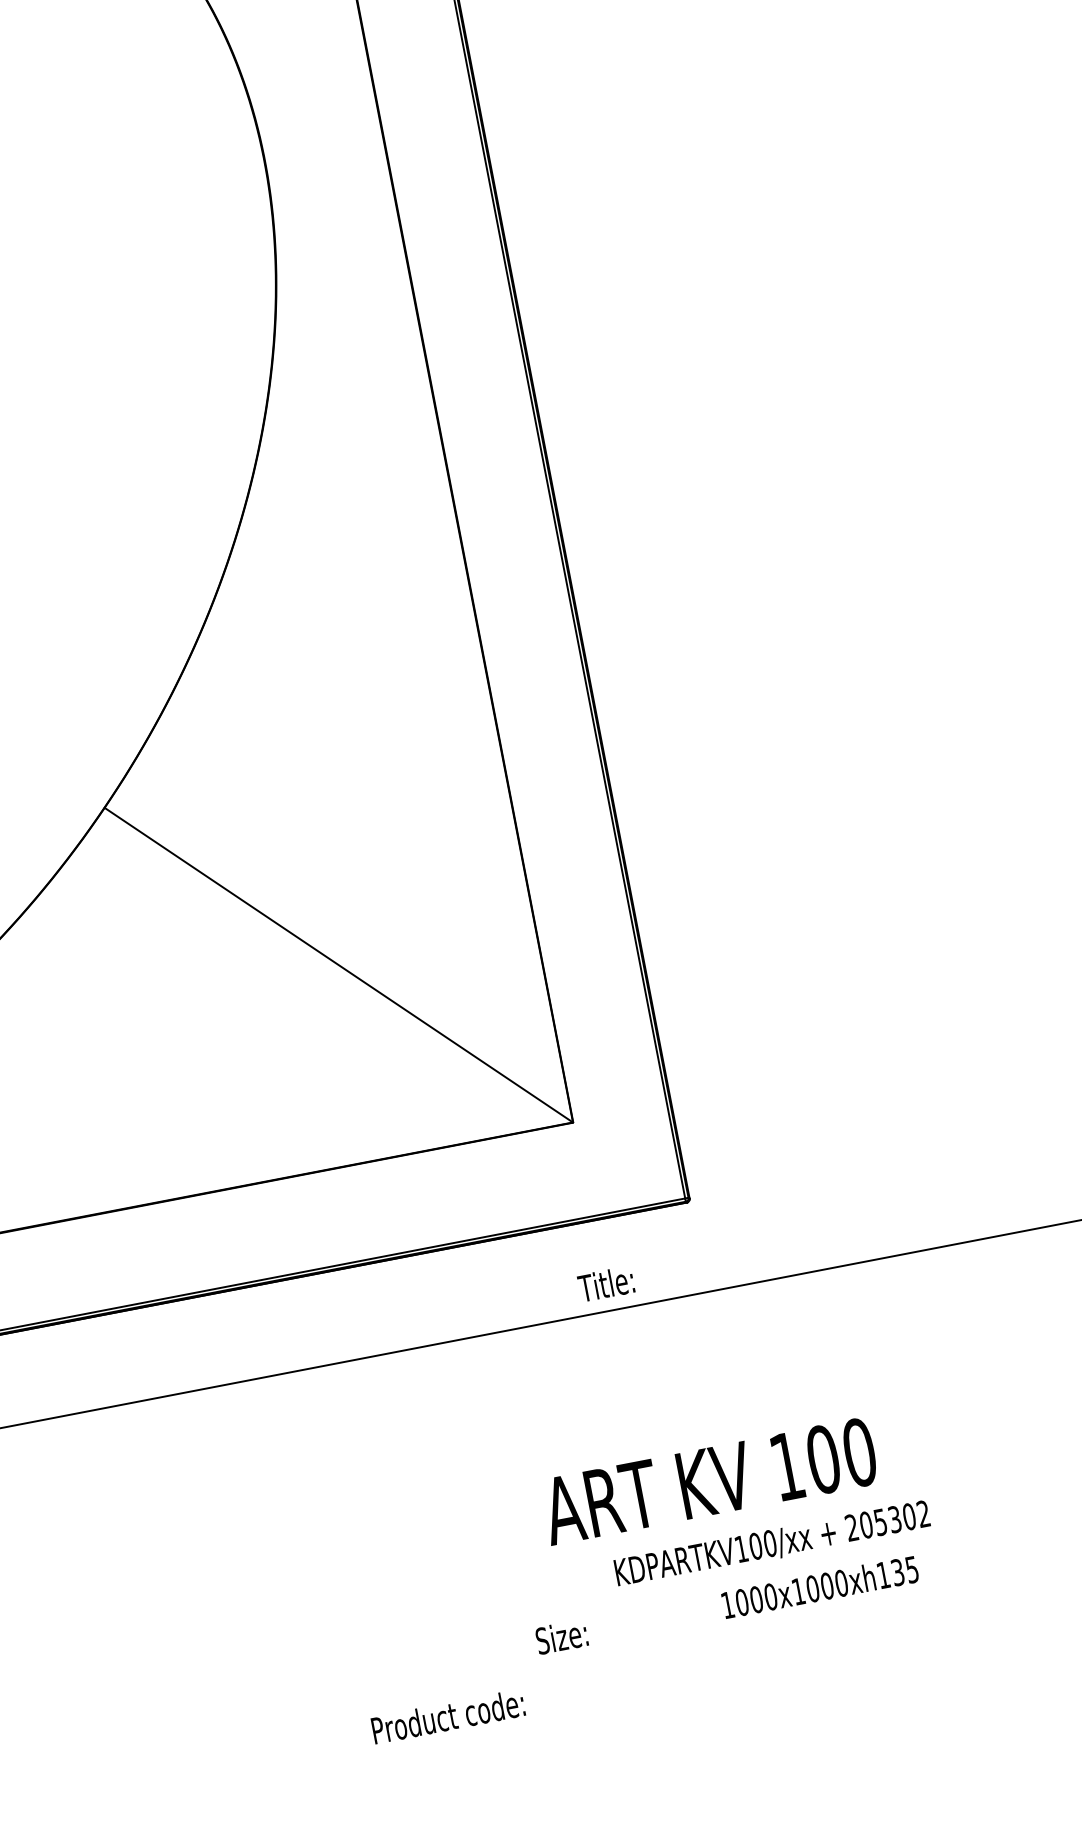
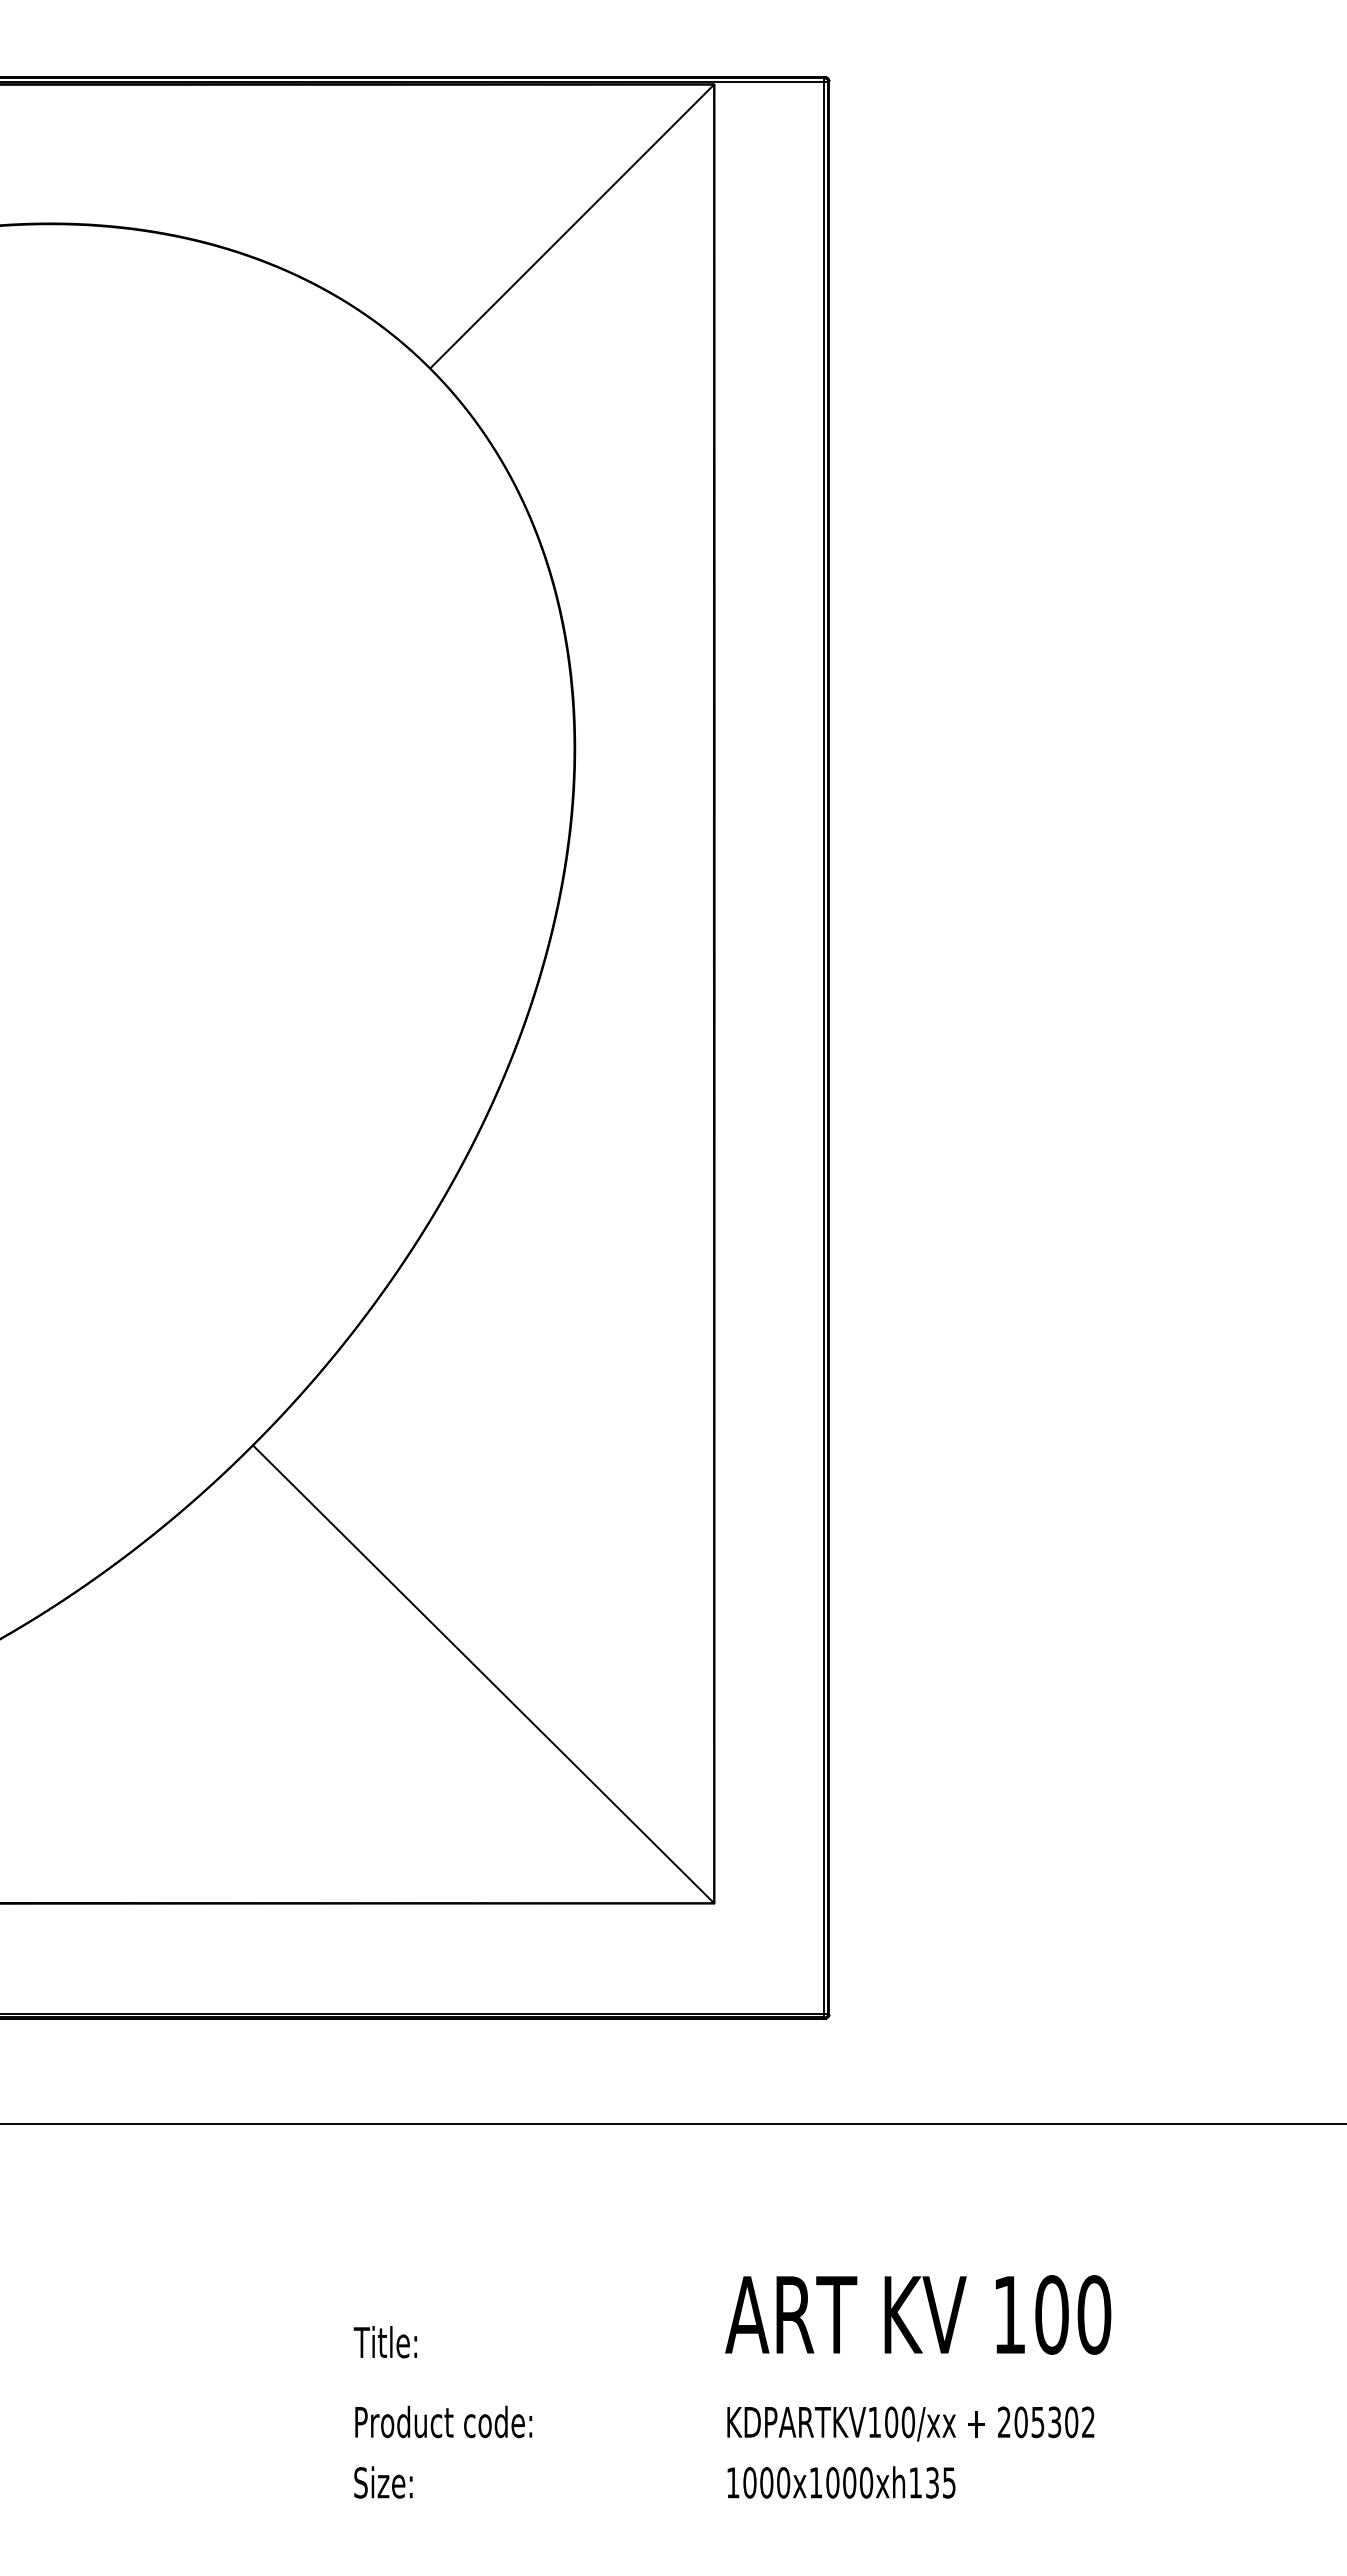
text: (606, 1284) -> (385, 2342), moved
text: (709, 1481) -> (918, 2314), moved
text: (772, 1544) -> (910, 2423), moved
text: (820, 1587) -> (841, 2482), moved
text: (561, 1636) -> (383, 2482), moved
text: (448, 1716) -> (443, 2421), moved

